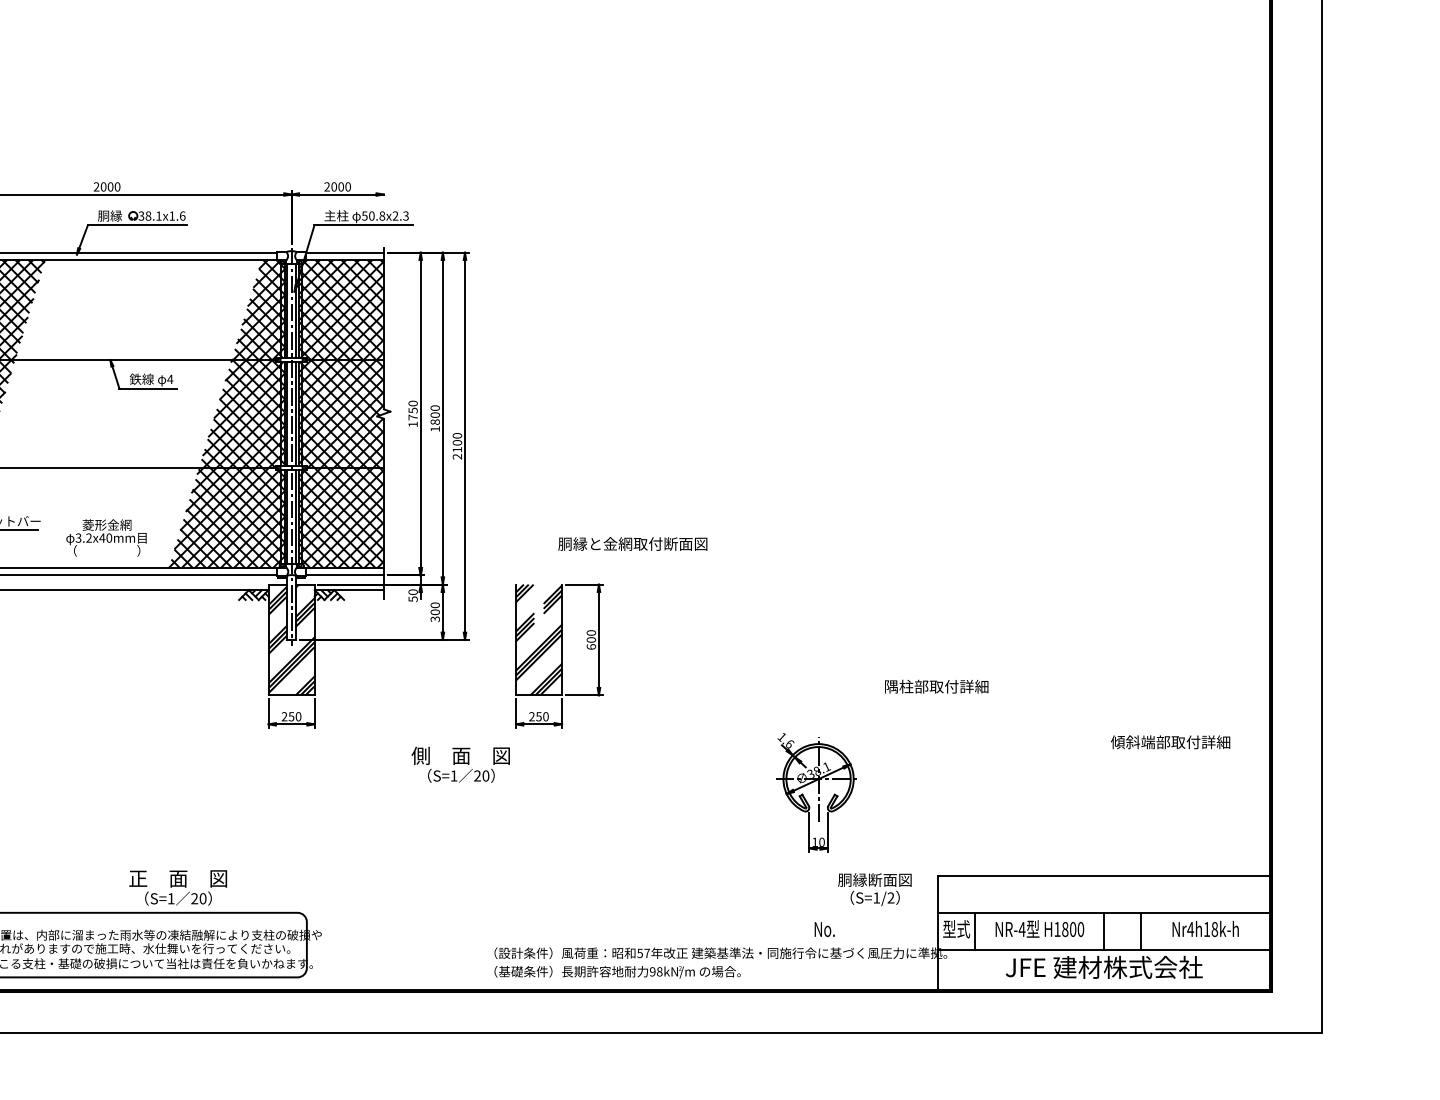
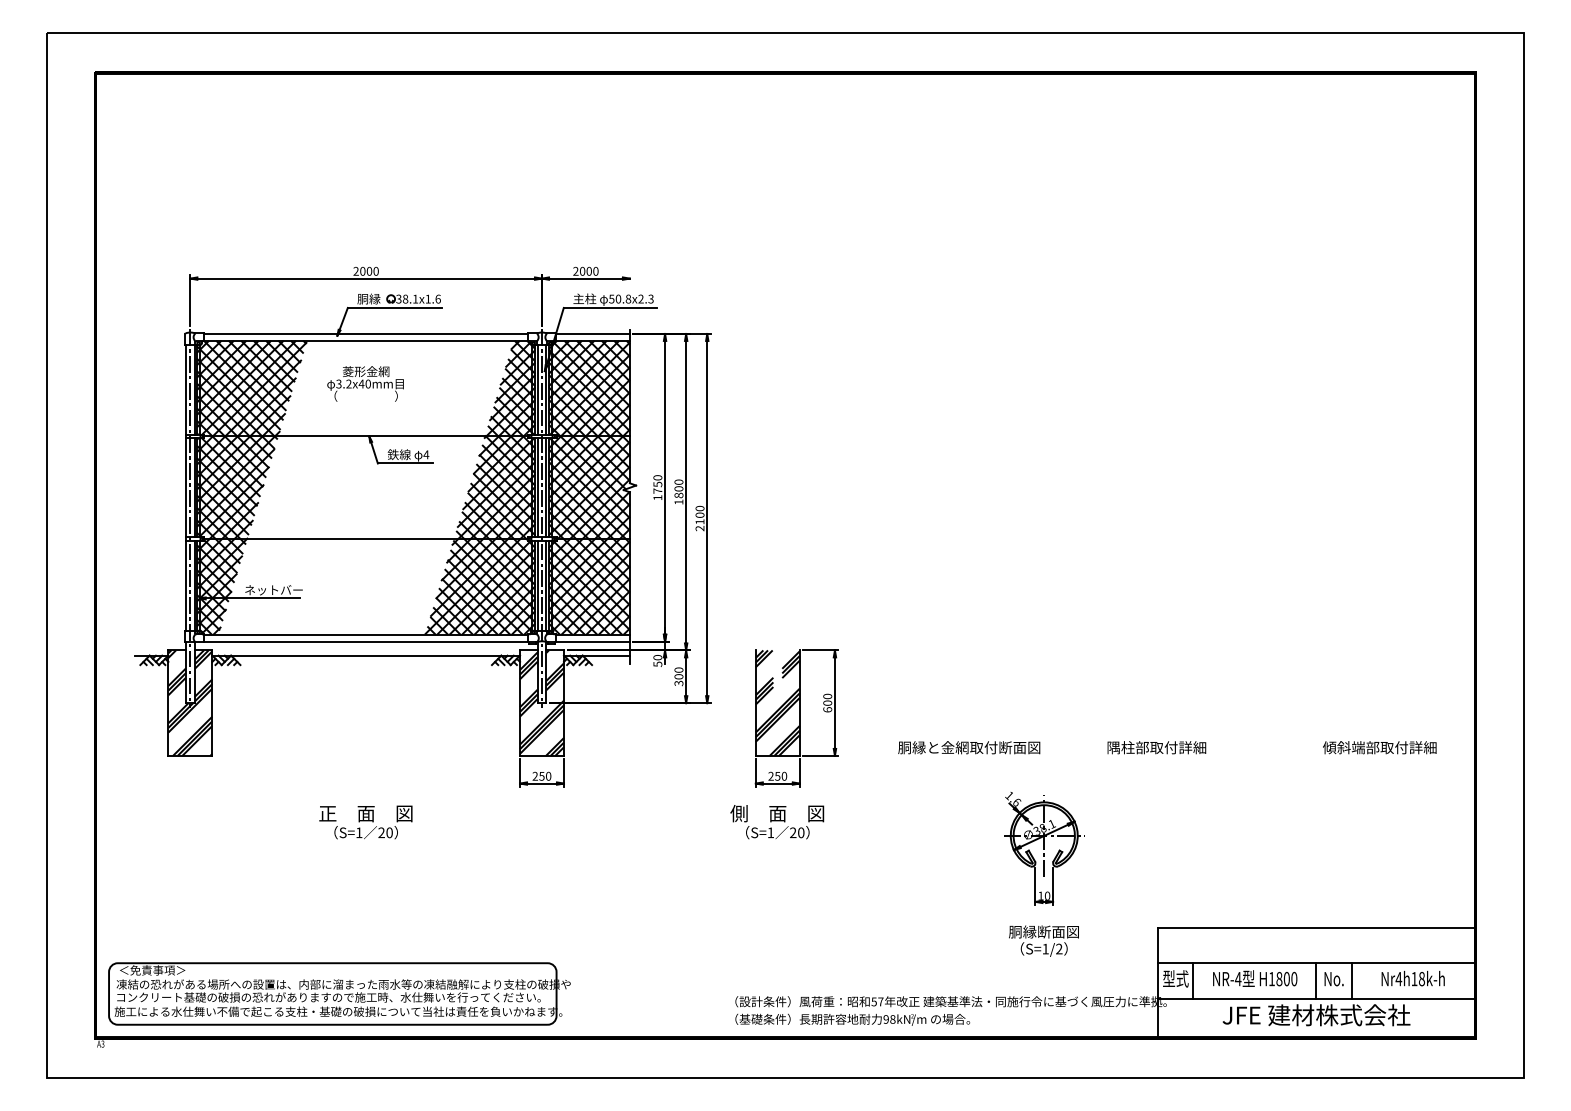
text: (106, 537) -> (365, 383), moved
text: (633, 543) -> (969, 747), moved
text: (1170, 742) -> (1379, 747), moved
text: (461, 765) -> (777, 822), moved
text: (177, 887) -> (365, 822), moved
text: (874, 888) -> (1043, 940), moved
text: (824, 929) -> (1333, 979), moved

